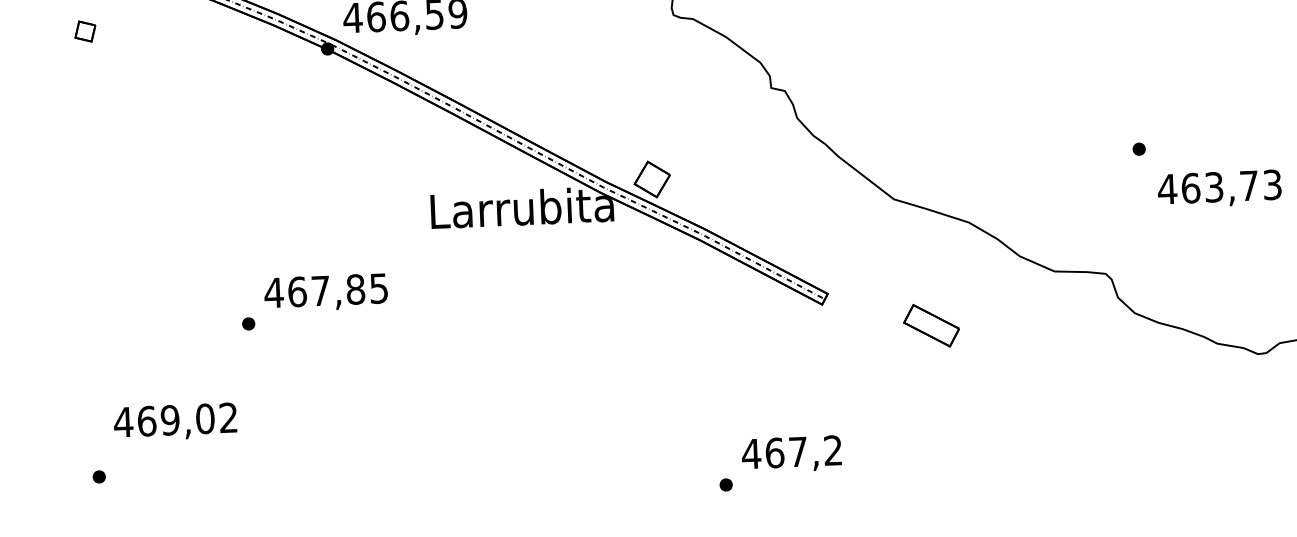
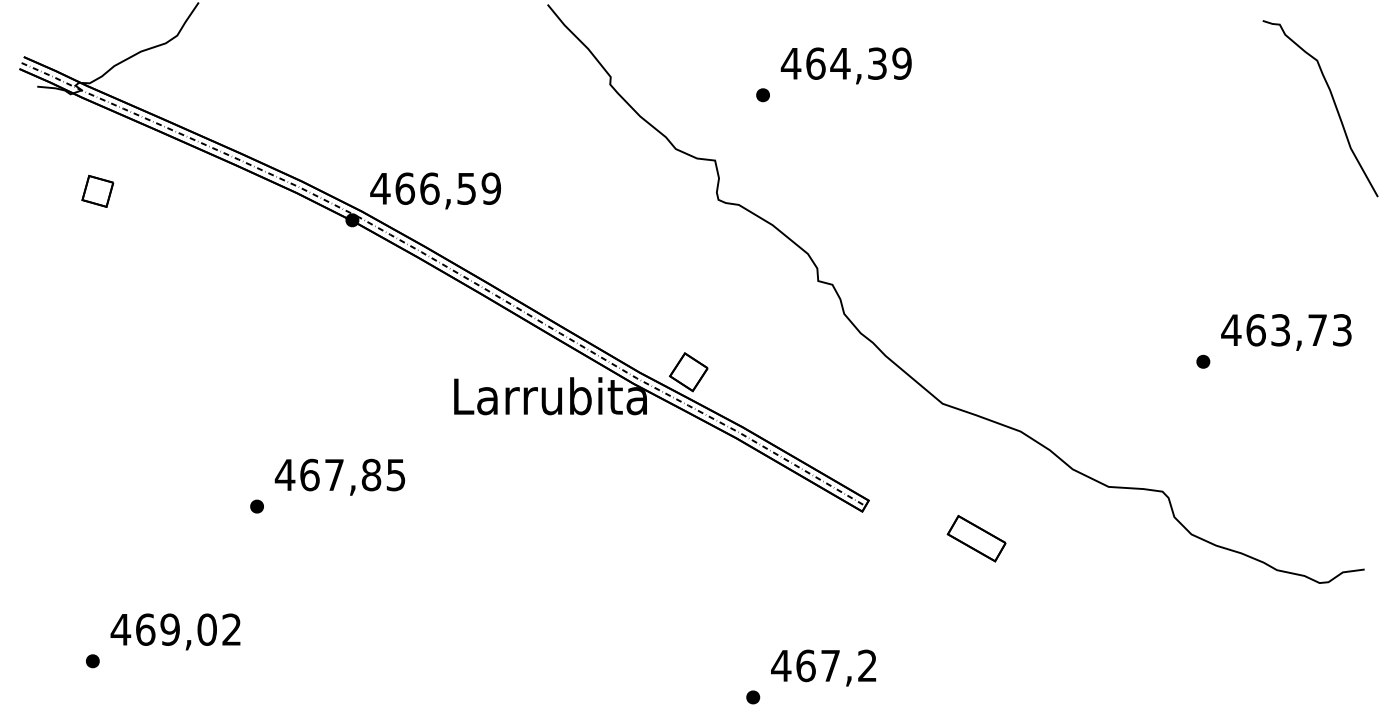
part: (84, 30) -> (97, 190), size x1.43
text: (1219, 189) -> (1286, 332), moved
text: (175, 421) -> (175, 631), moved

